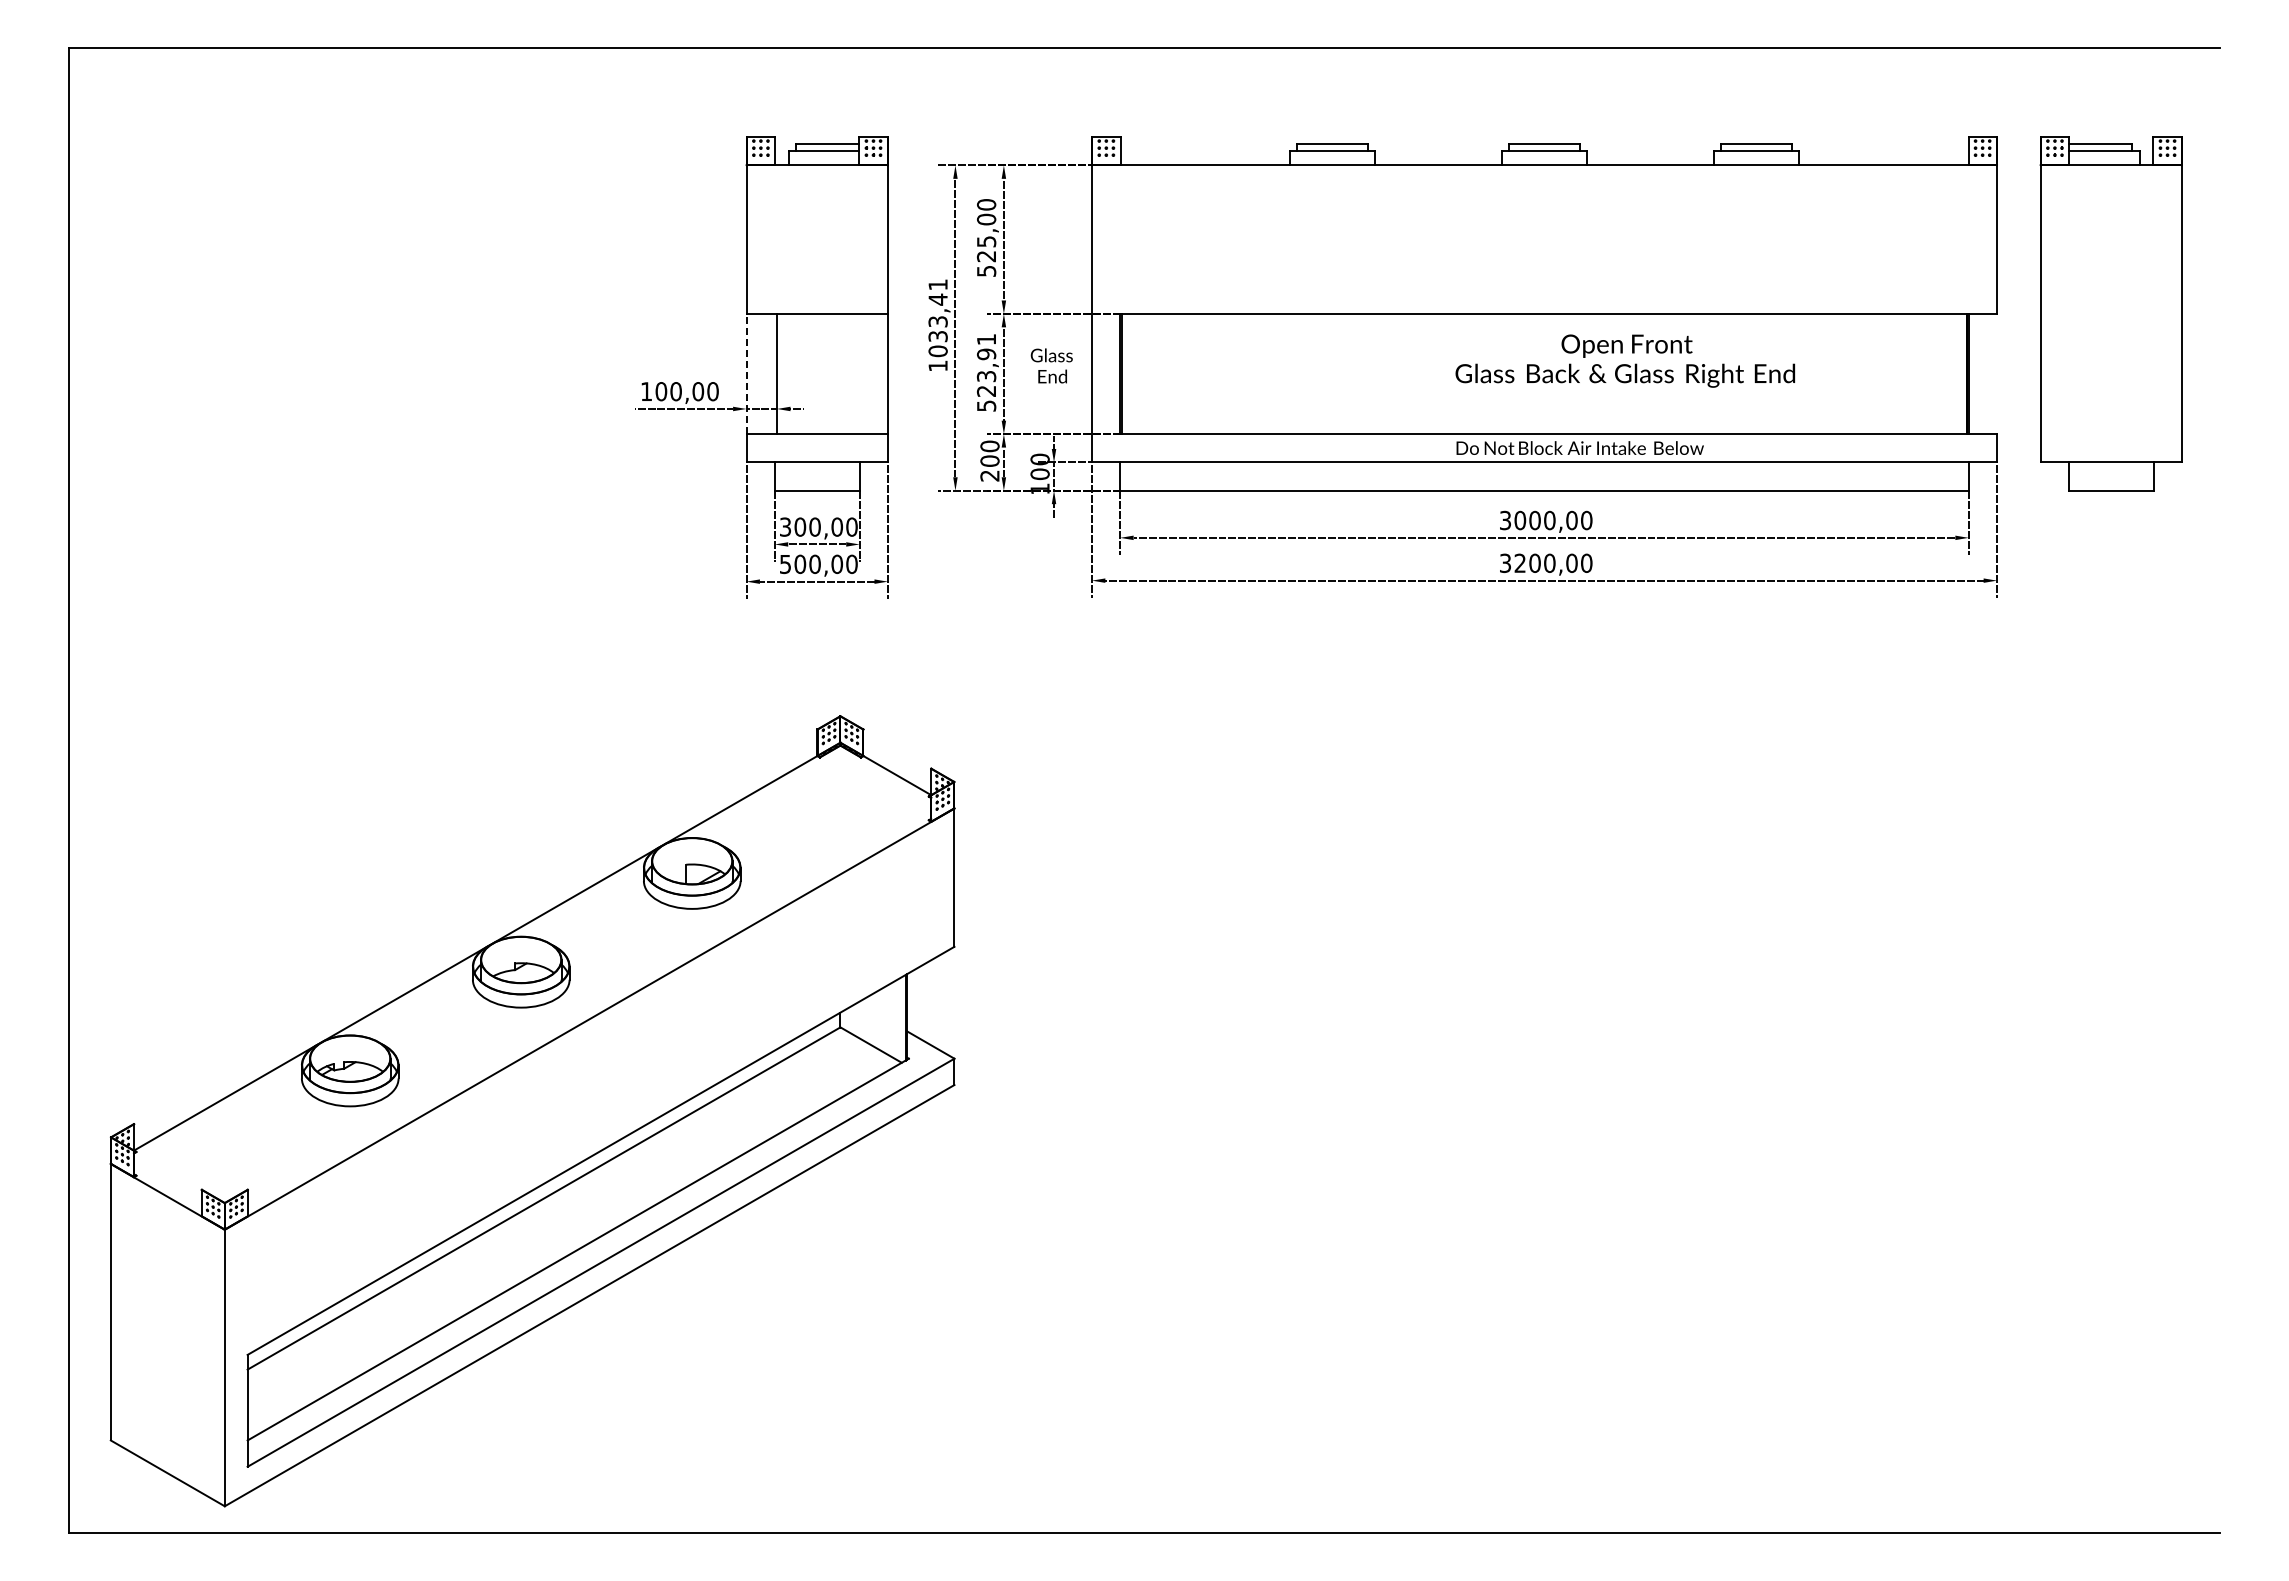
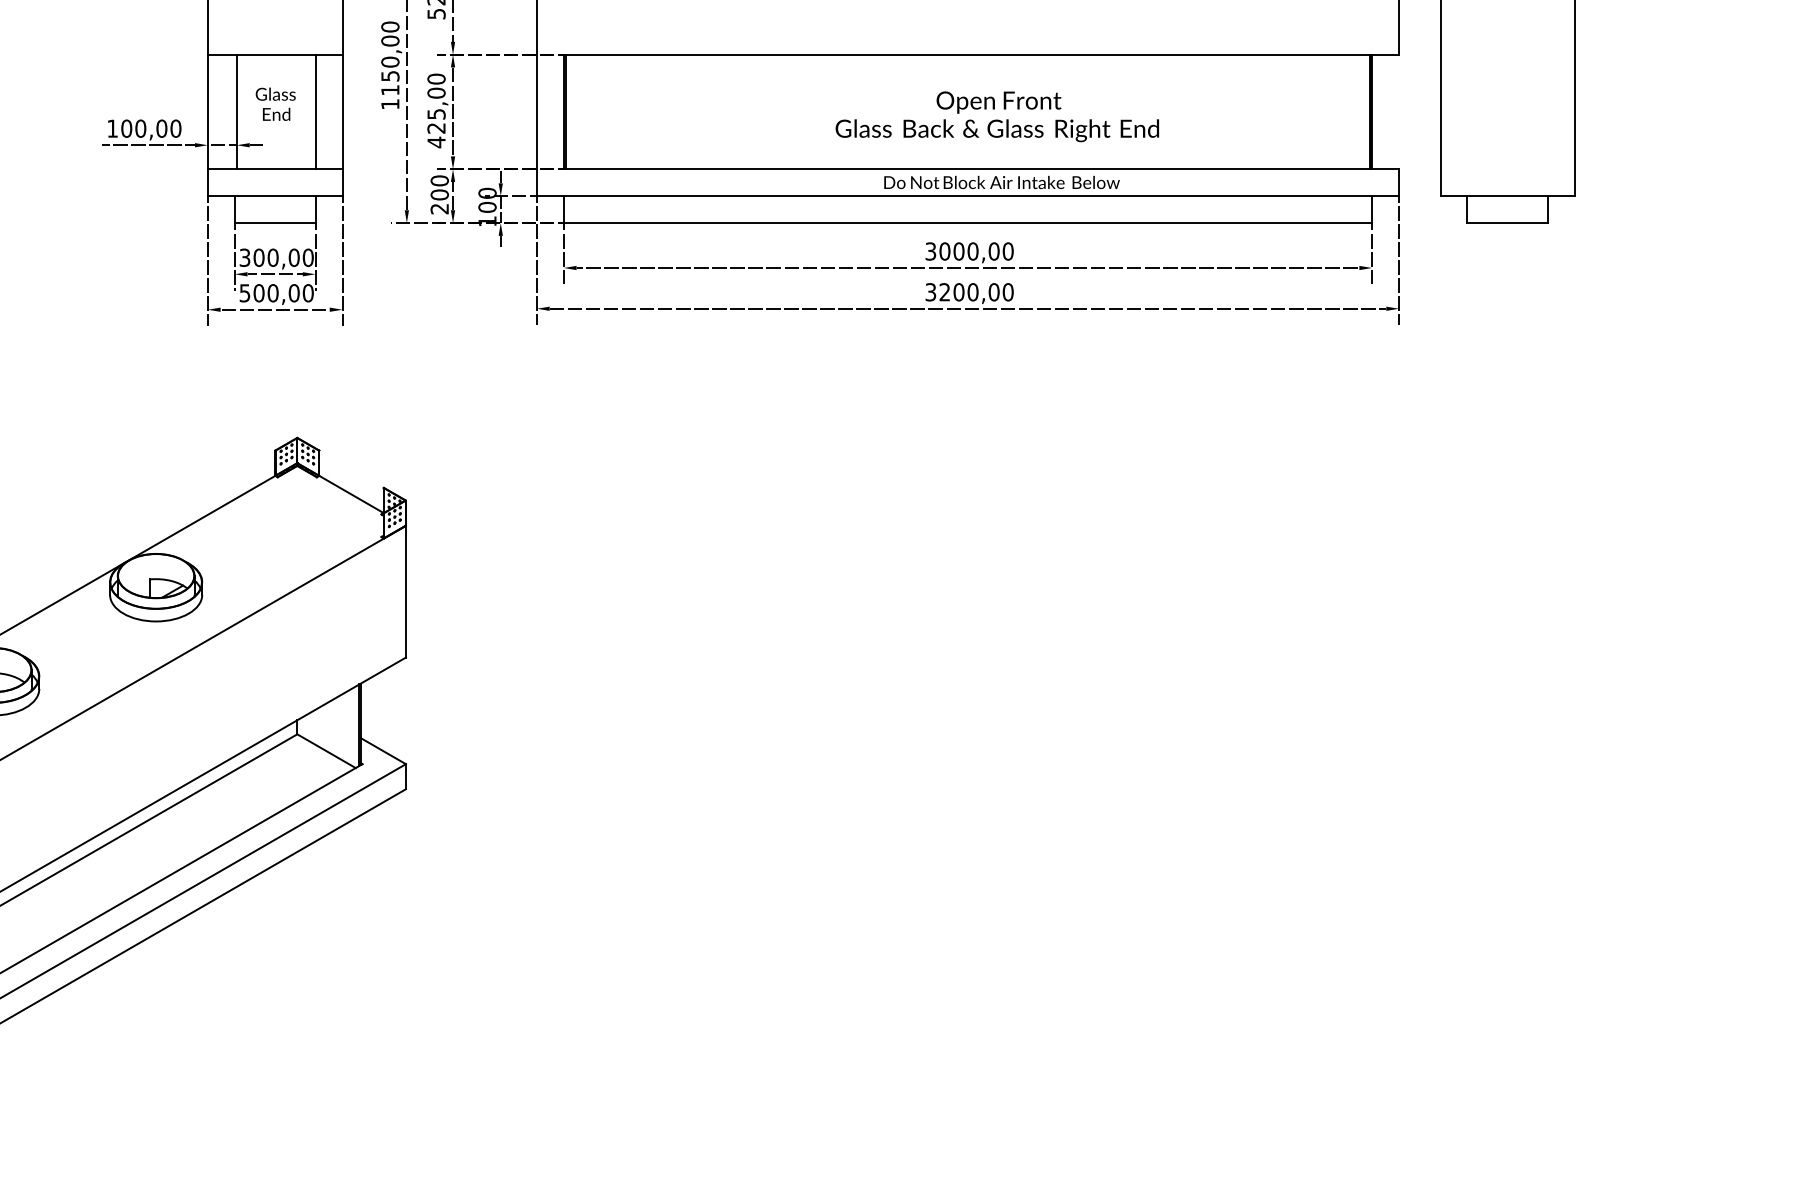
text: (937, 318) -> (389, 59), 1033,41 -> 1150,00
text: (1624, 360) -> (996, 116), moved
text: (1051, 365) -> (275, 103), moved
text: (986, 372) -> (436, 110), 523,91 -> 425,00
line: (746, 373) -> (207, 111), dashed -> solid
line: (859, 373) -> (315, 111), added

